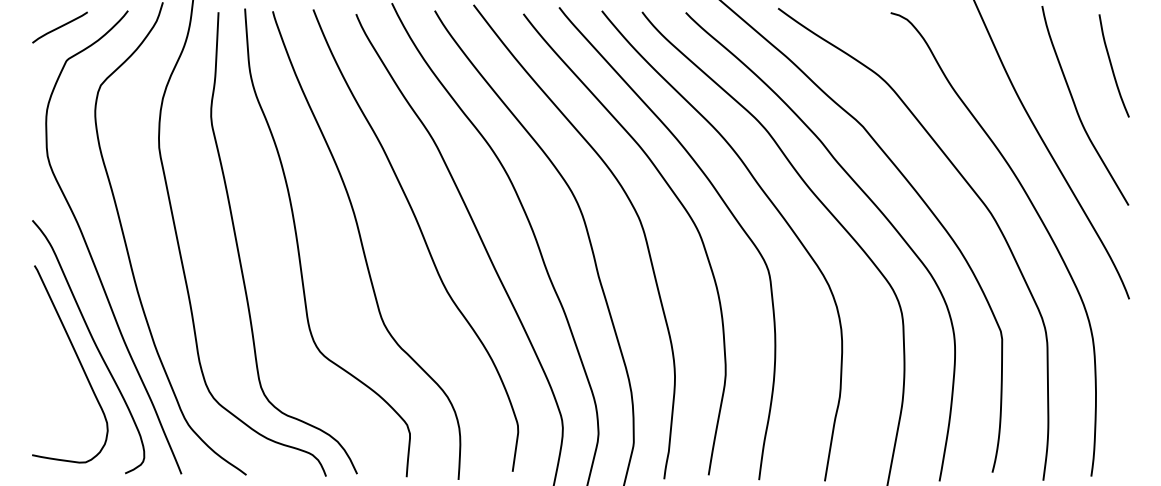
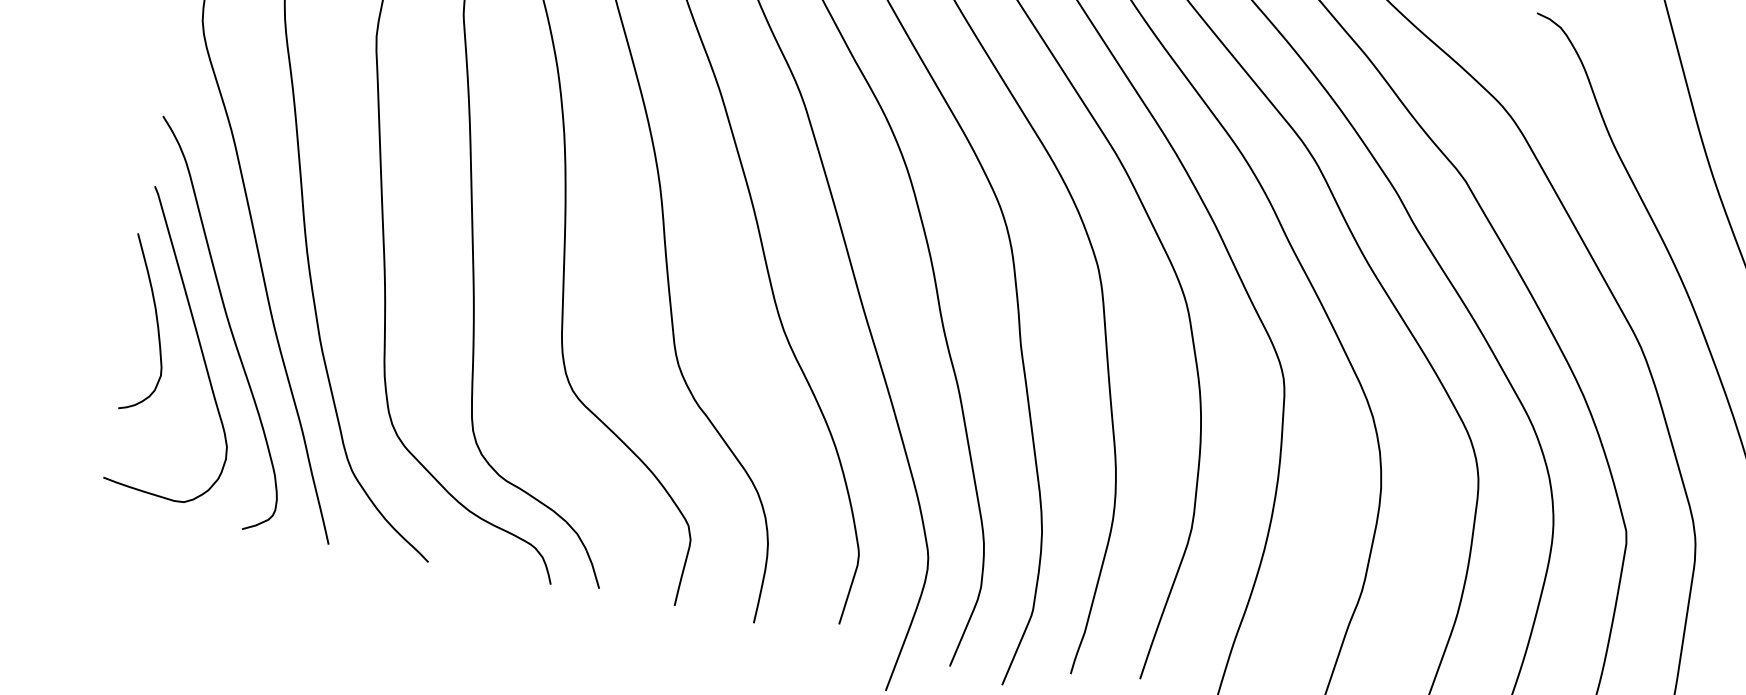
curve: (49, 352) -> (156, 323), added

